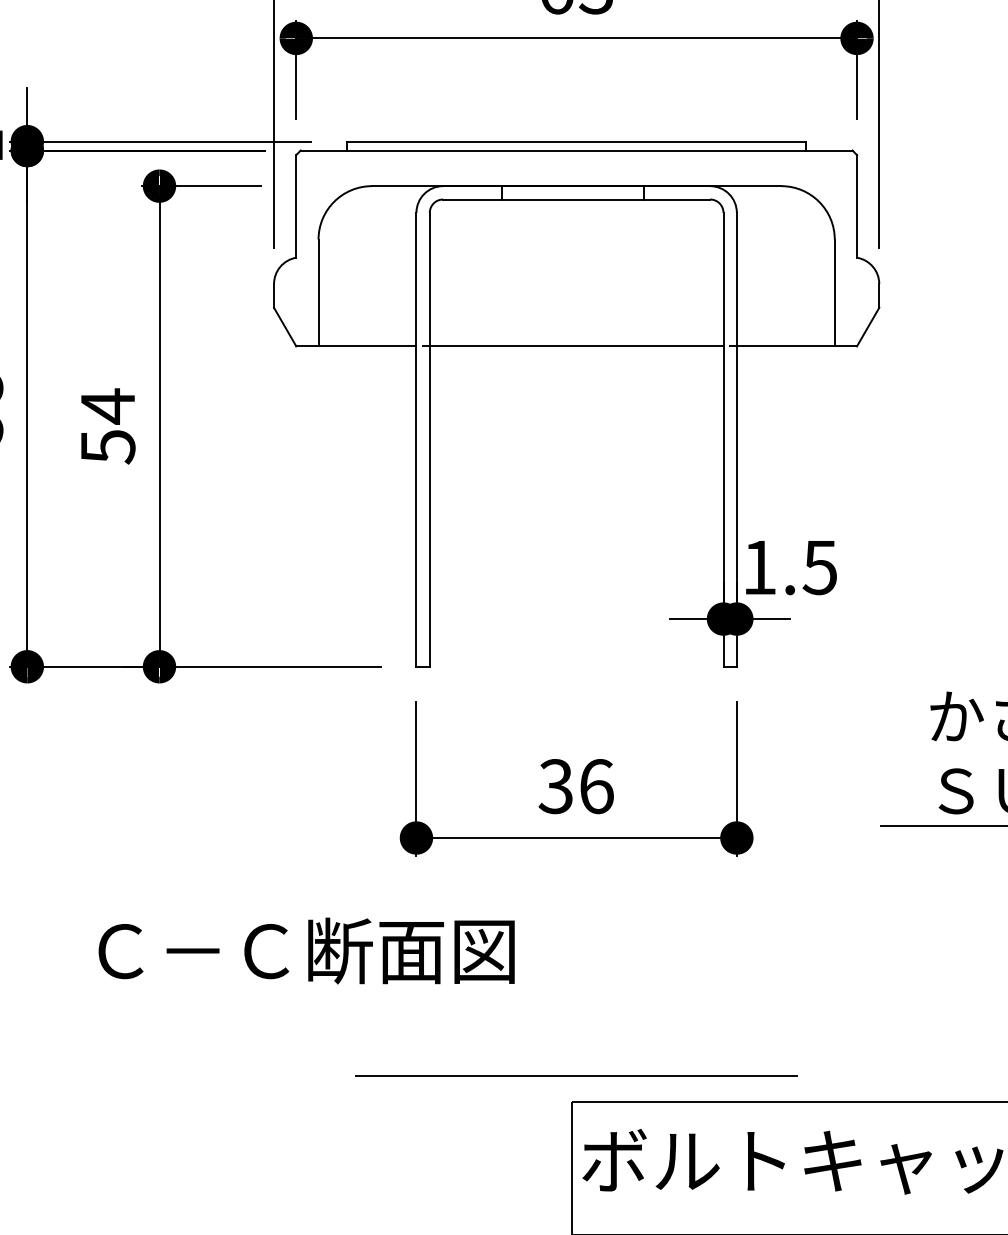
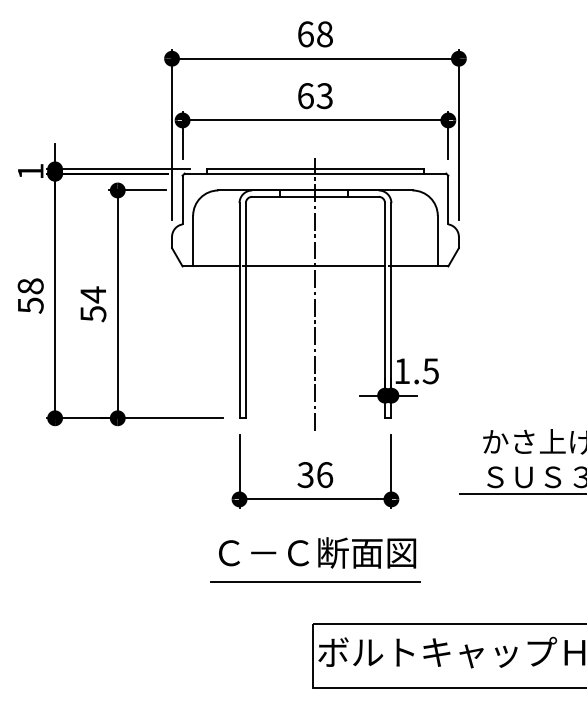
line: (576, 403) -> (315, 293), added
text: (306, 949) -> (317, 552), moved
line: (576, 1074) -> (315, 581), moved

